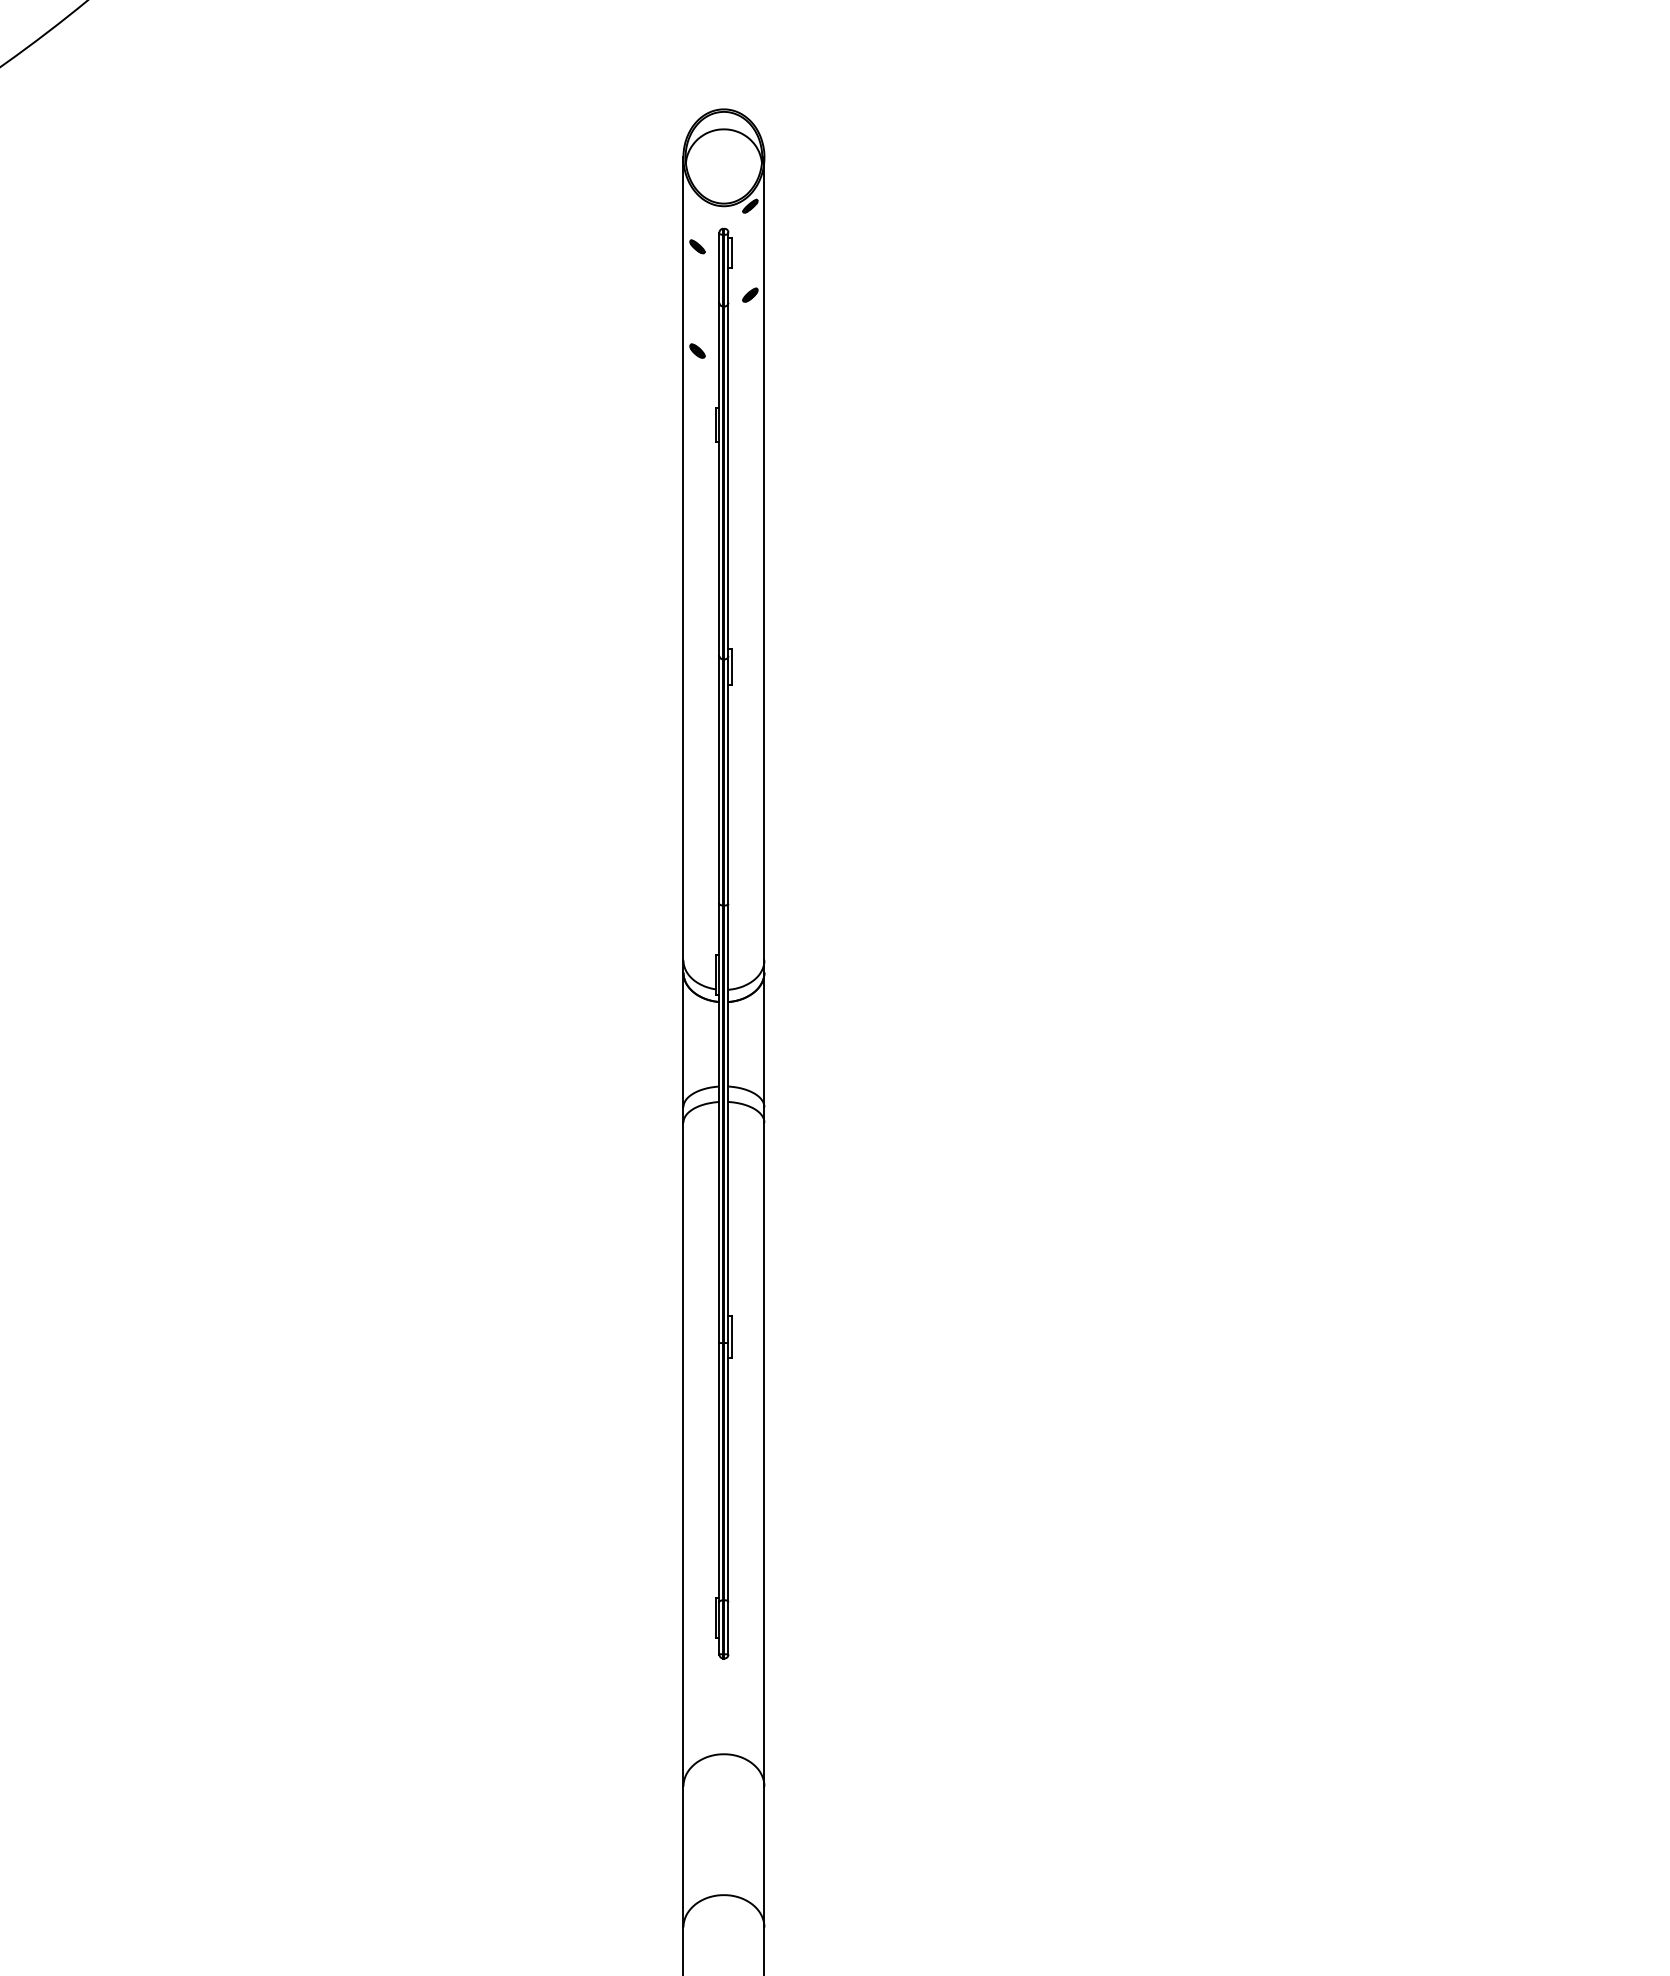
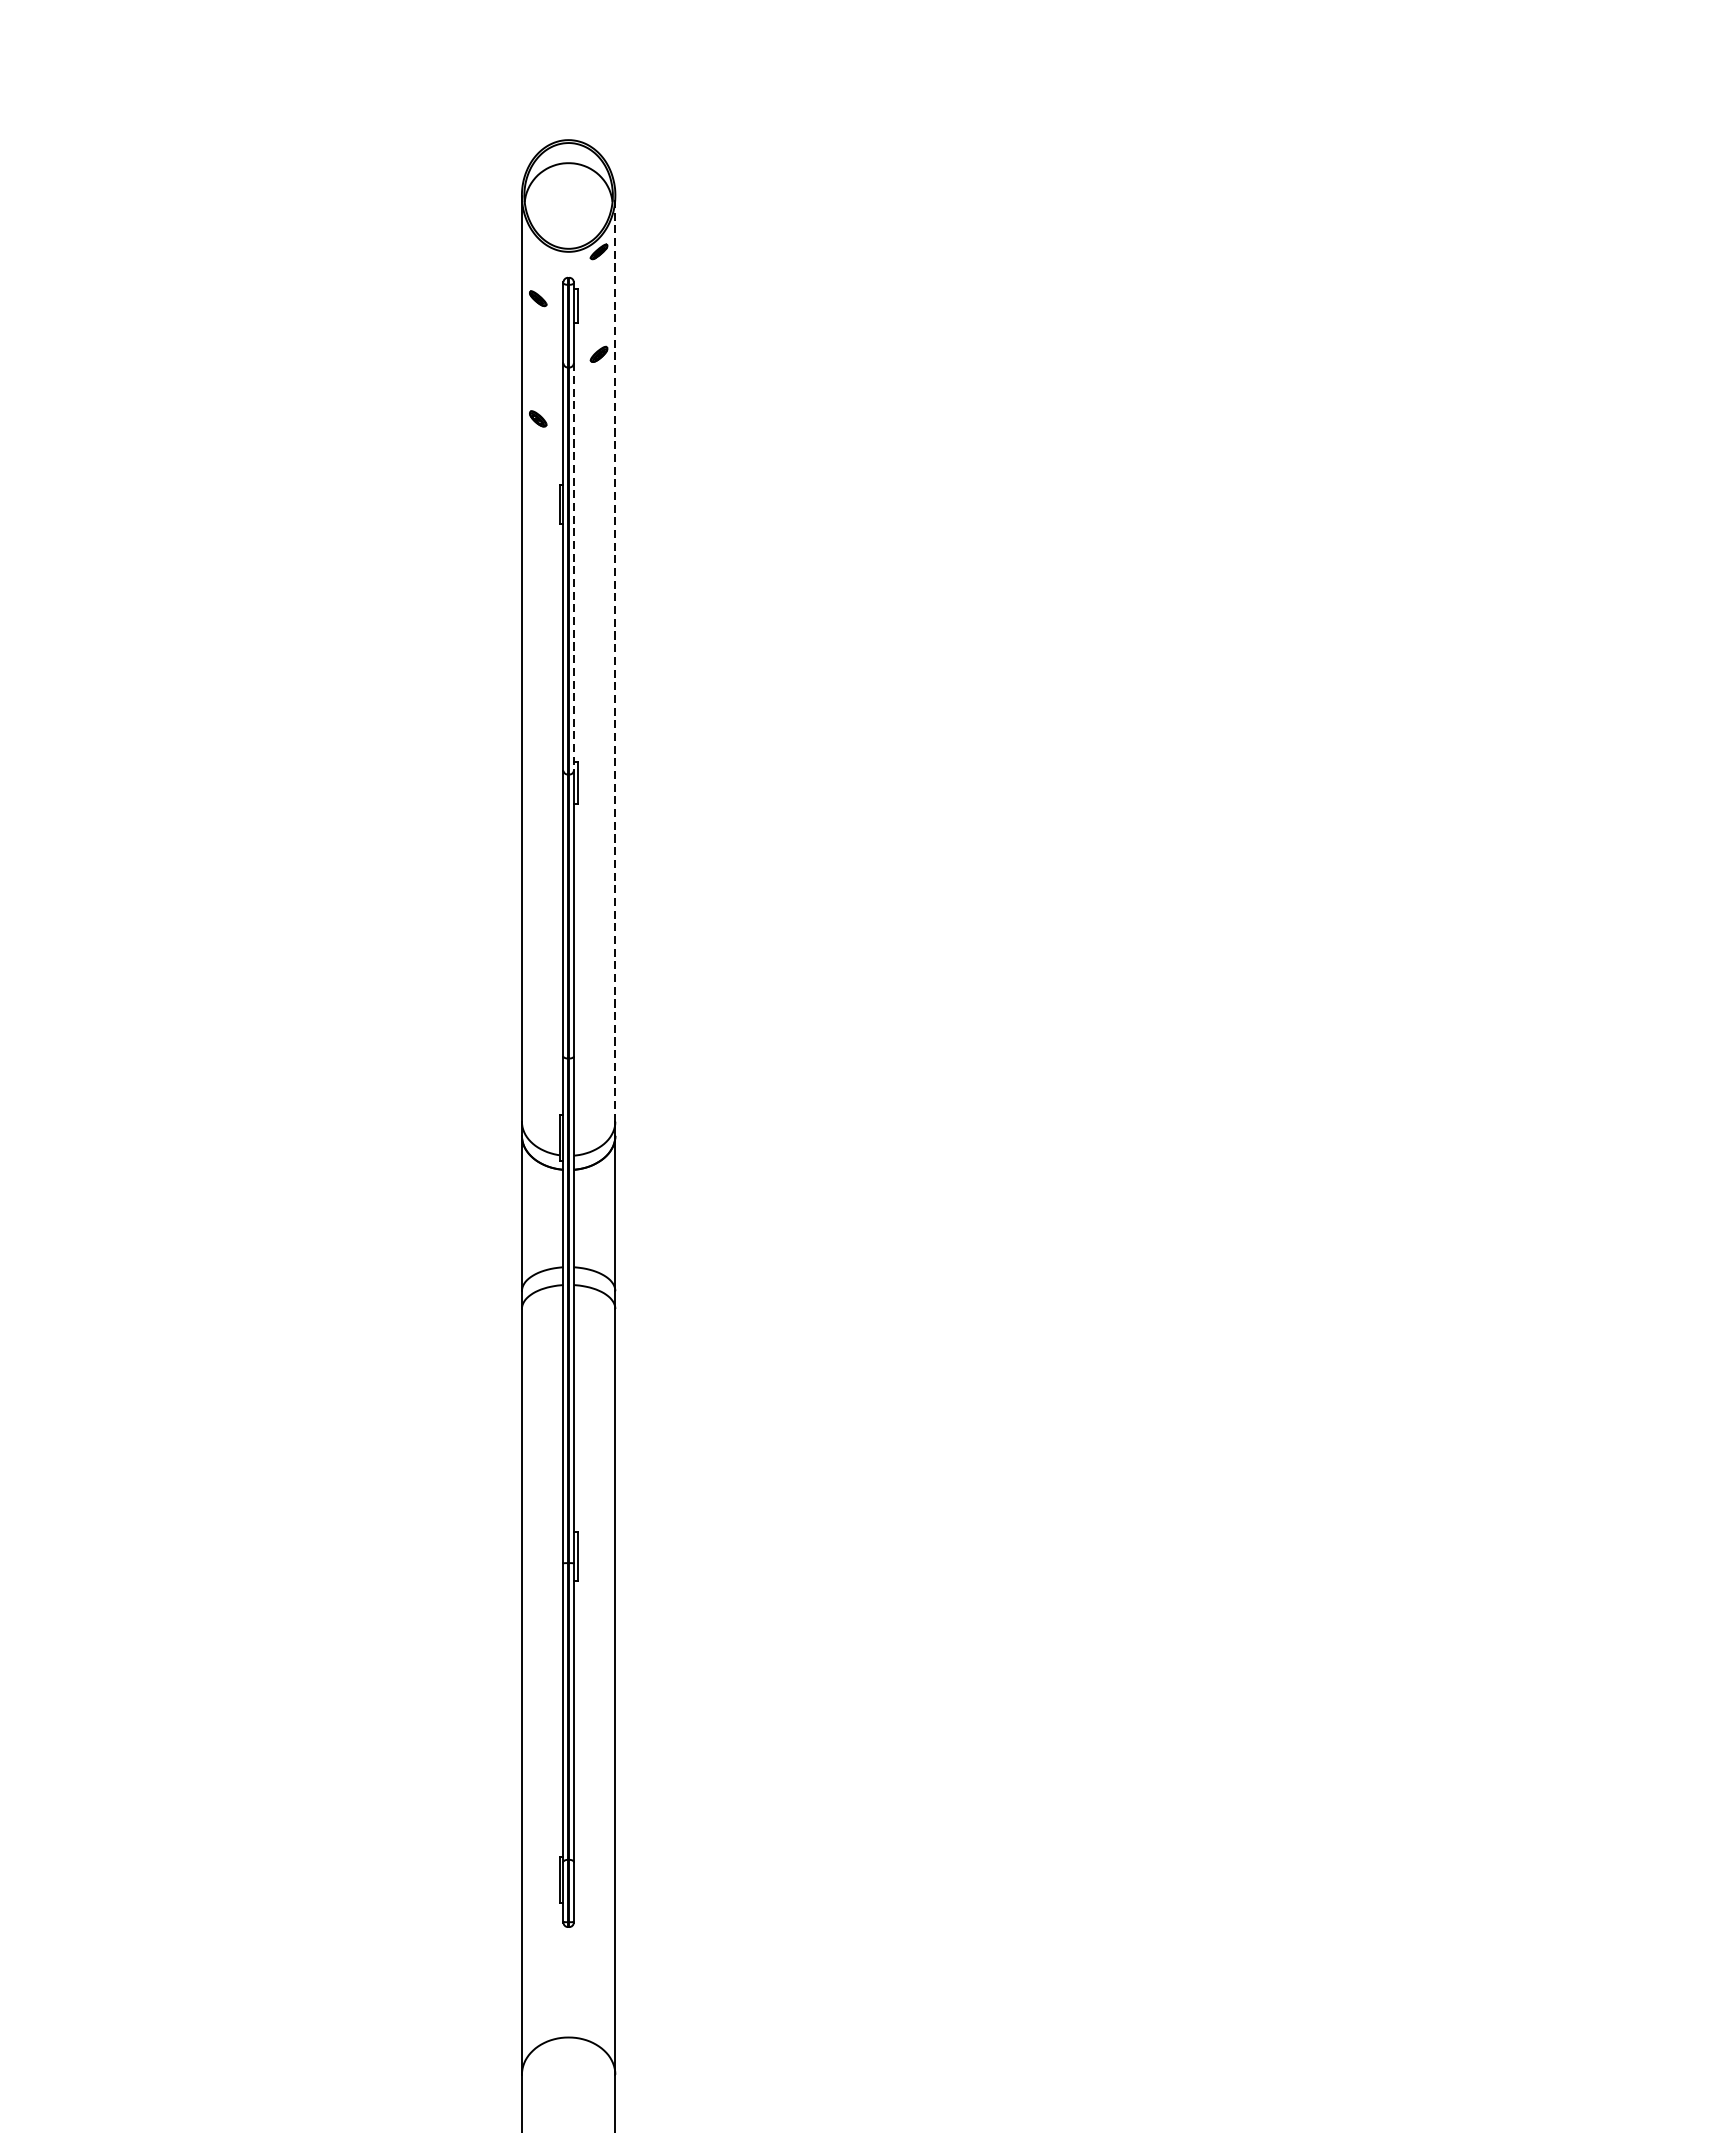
line: (728, 479) -> (573, 567), solid -> dashed
line: (764, 558) -> (615, 658), solid -> dashed

